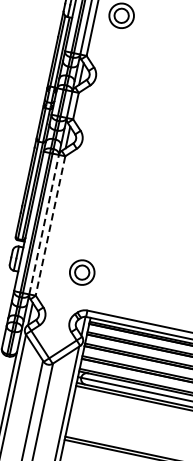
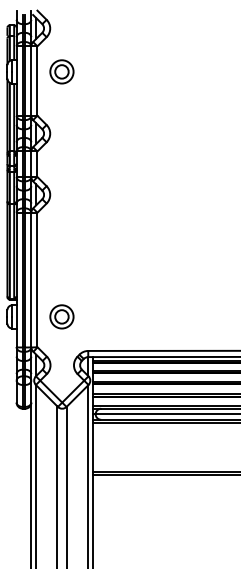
line: (44, 224) -> (31, 279), dashed -> solid
line: (50, 226) -> (37, 280), dashed -> solid
part: (81, 272) -> (61, 316), moved

